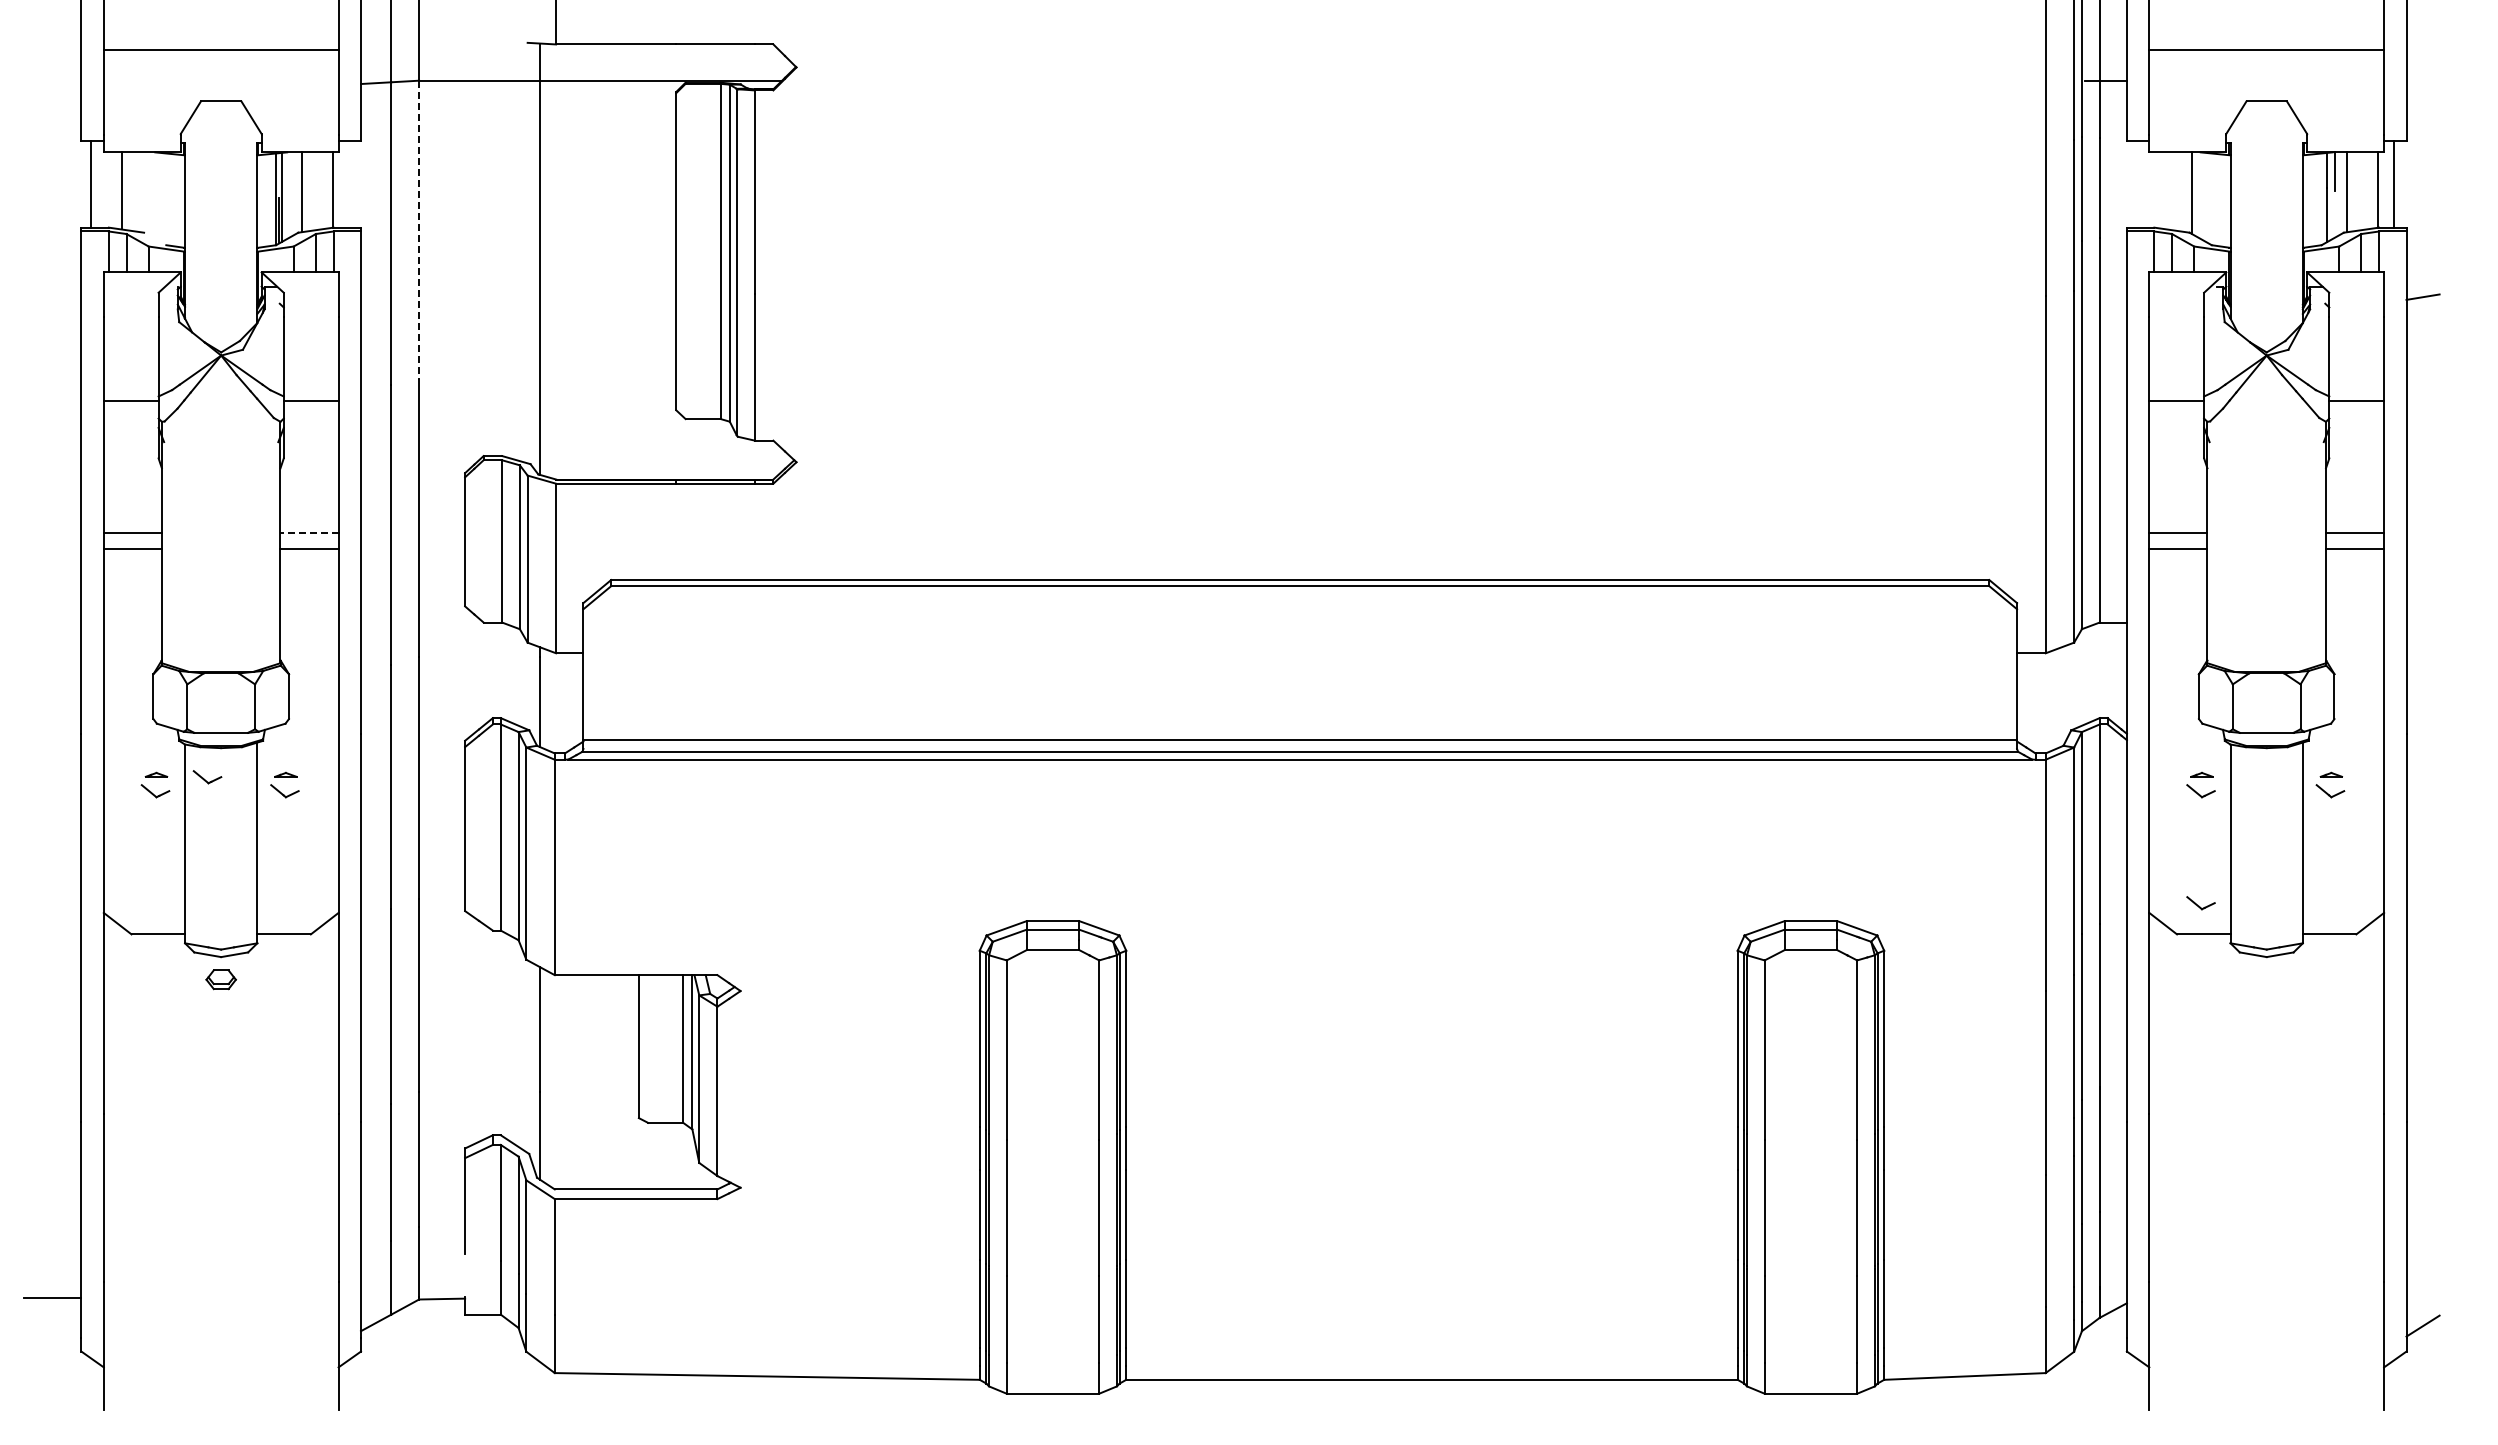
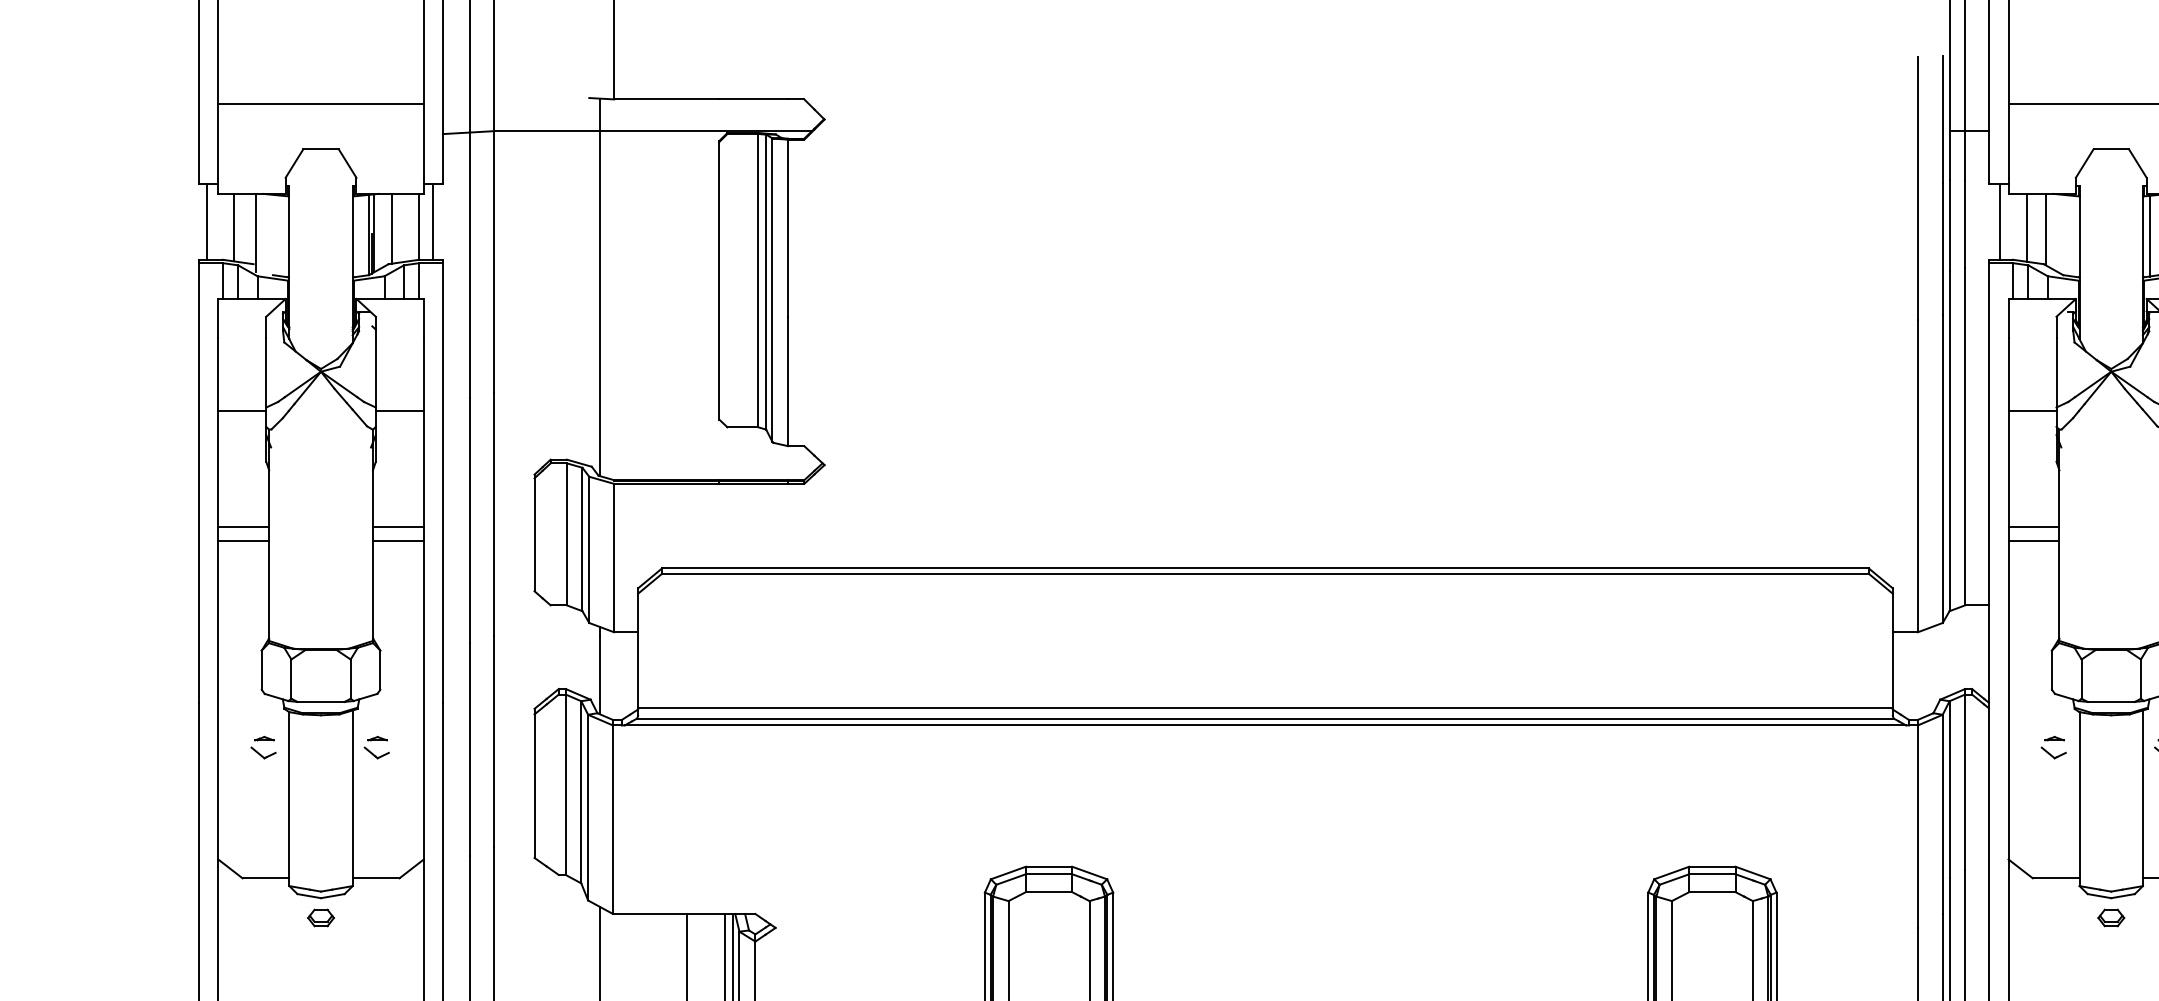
line: (348, 184) -> (432, 222), added
line: (2139, 184) -> (1999, 222), added
line: (2170, 190) -> (2027, 227), added
line: (146, 196) -> (255, 232), added
line: (2310, 200) -> (2149, 236), added
line: (419, 230) -> (494, 262), dashed -> solid
line: (309, 532) -> (398, 526), dashed -> solid
part: (207, 777) -> (309, 740), removed
part: (2200, 903) -> (2053, 851), removed
part: (2266, 979) -> (2111, 917), added

